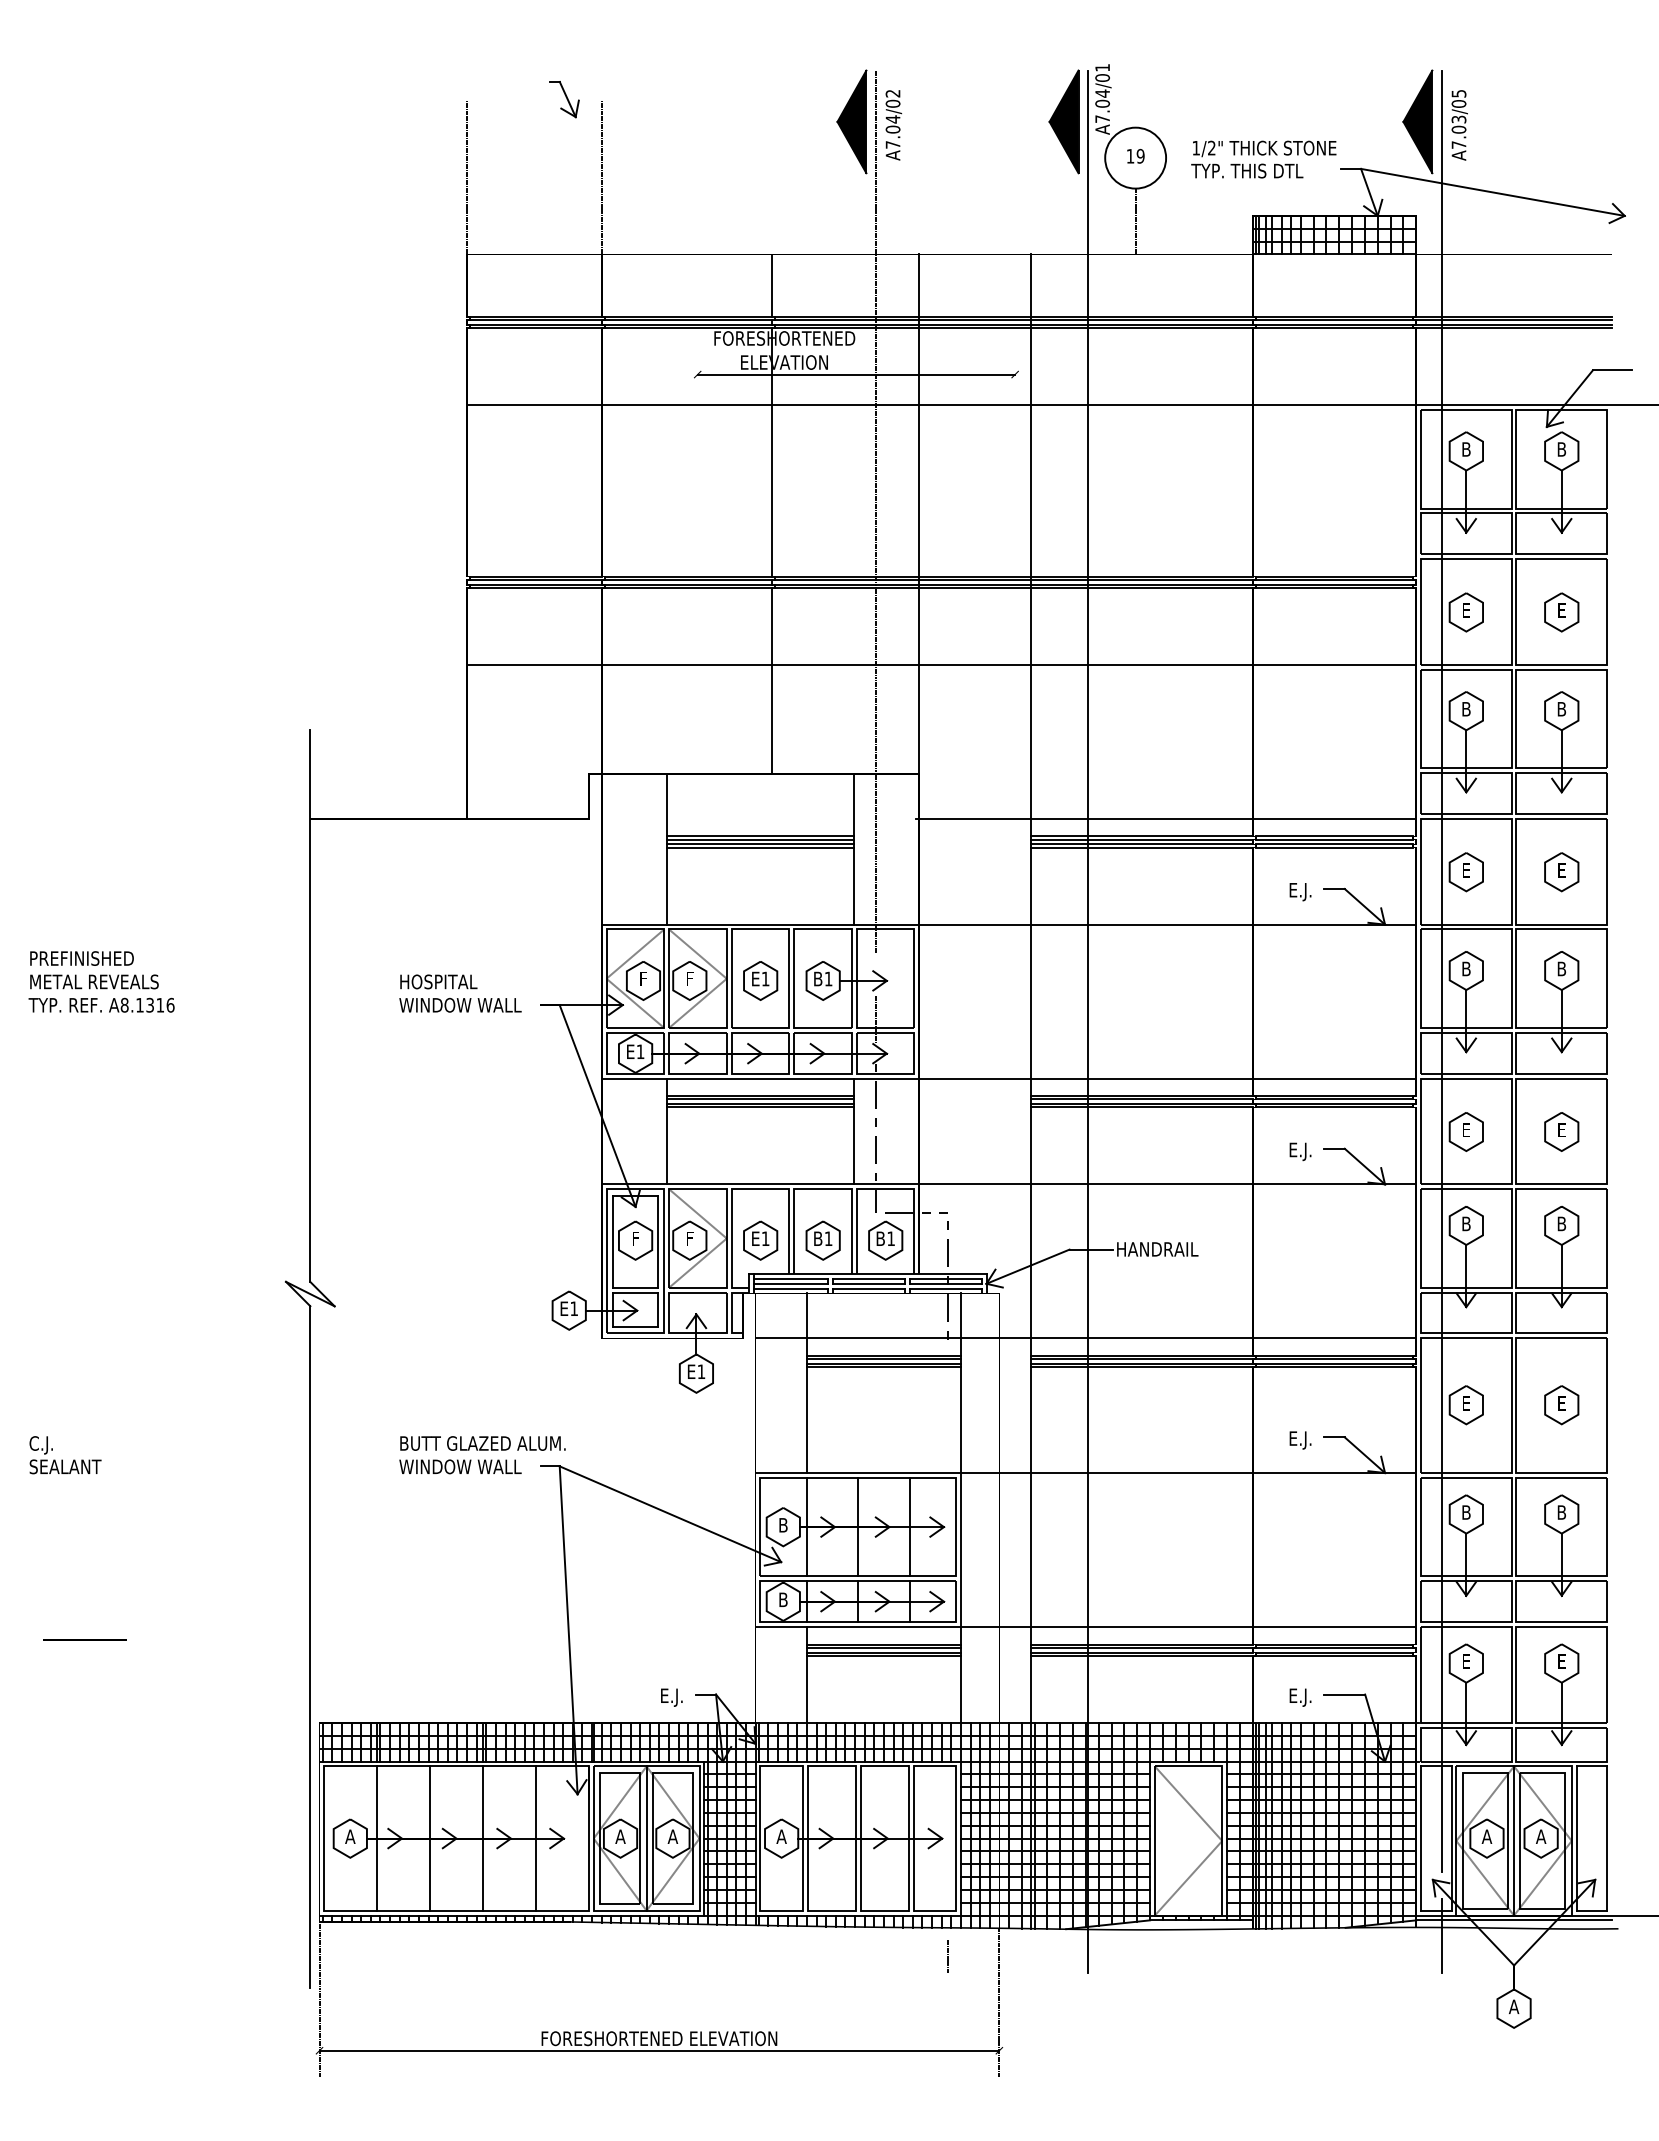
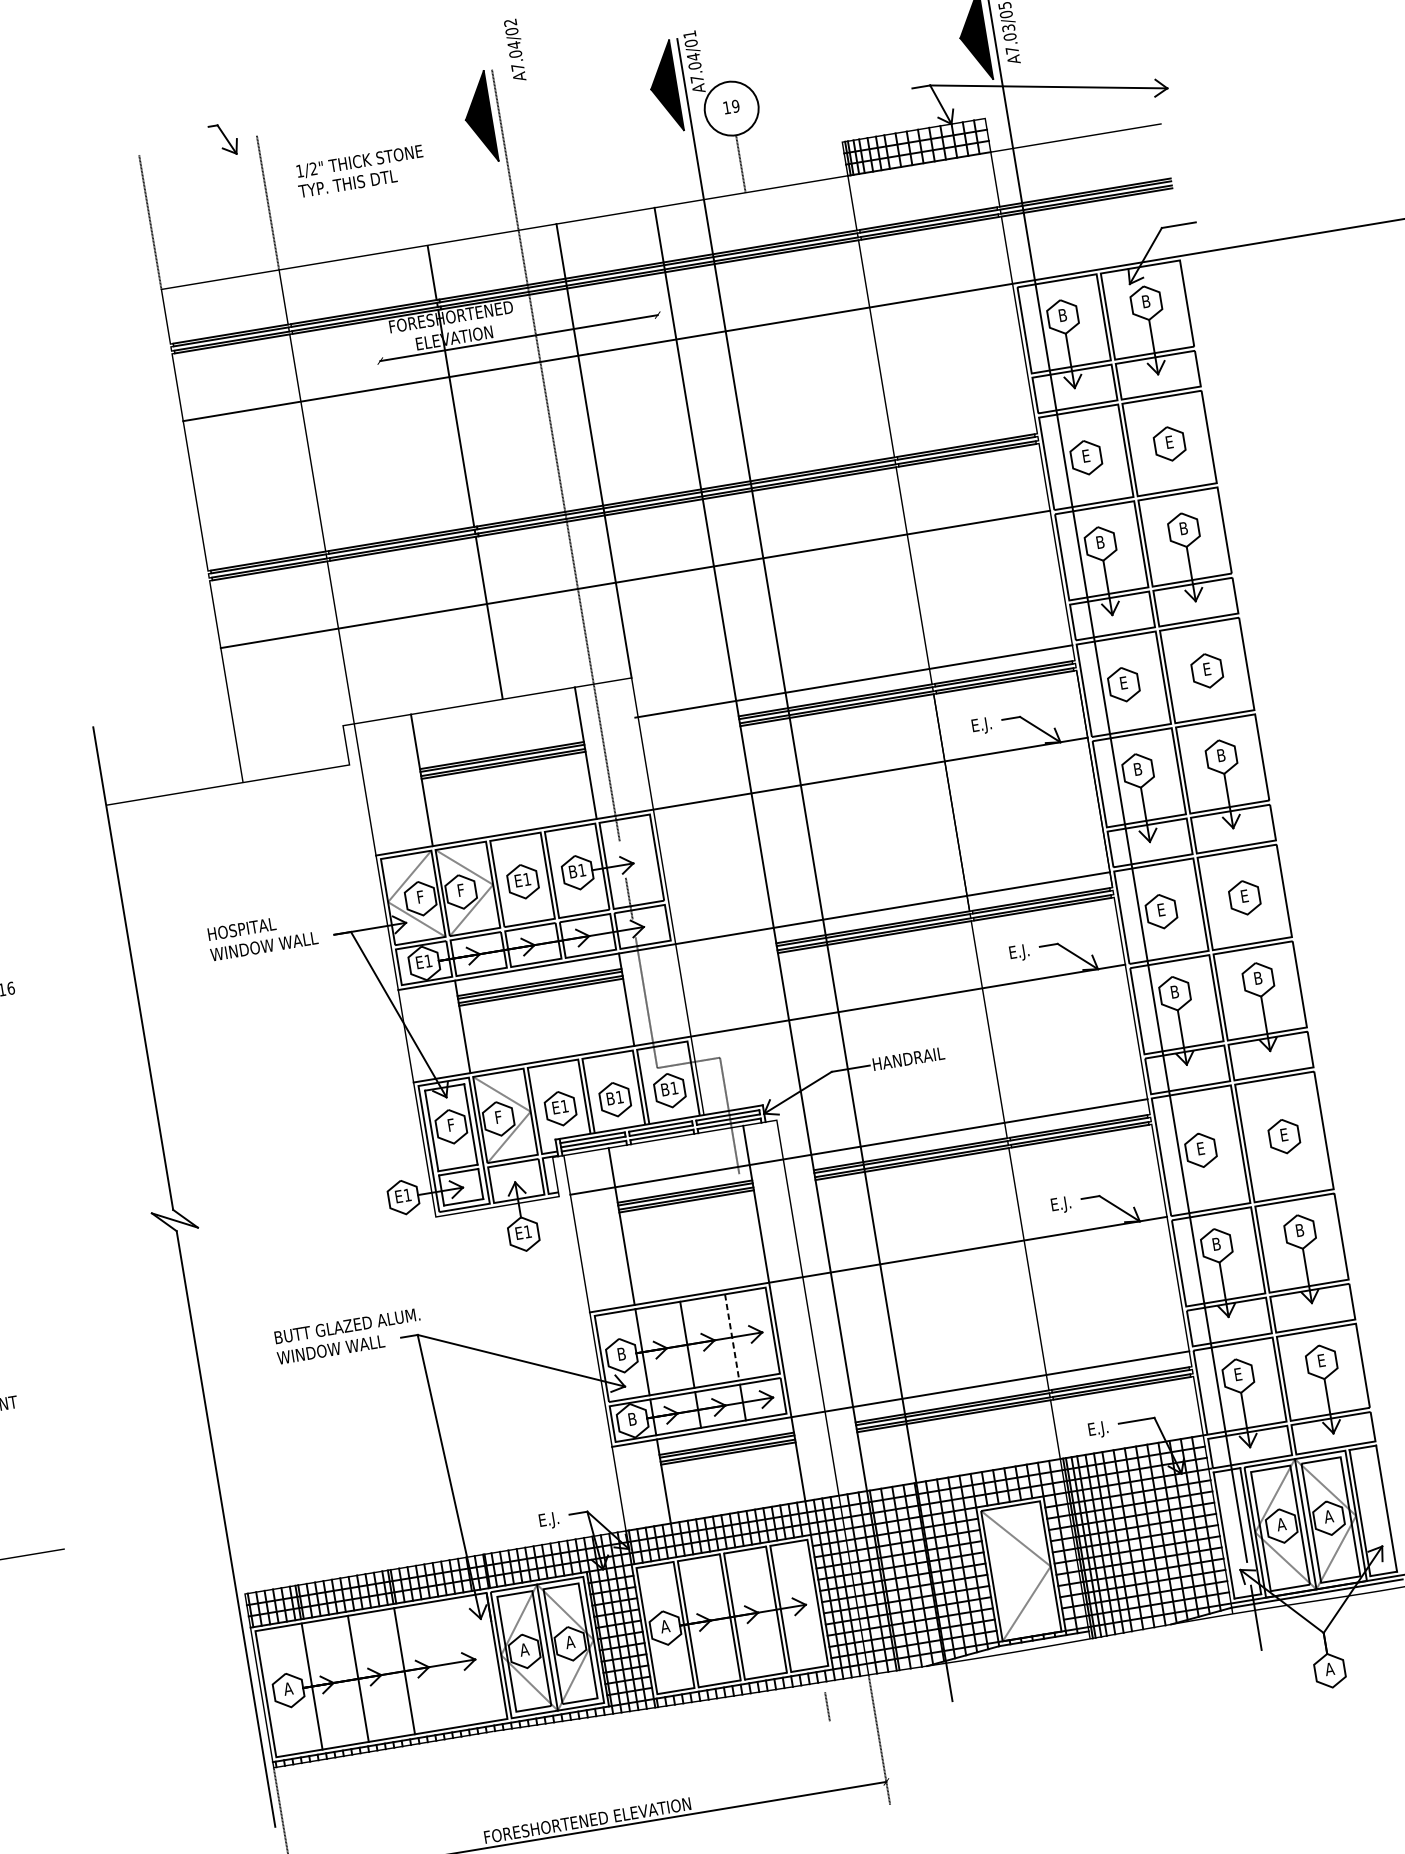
text: (893, 125) -> (515, 50), moved
text: (1263, 159) -> (360, 171), moved
line: (909, 1527) -> (732, 1337), solid -> dashed
line: (535, 1838) -> (450, 1663), removed

